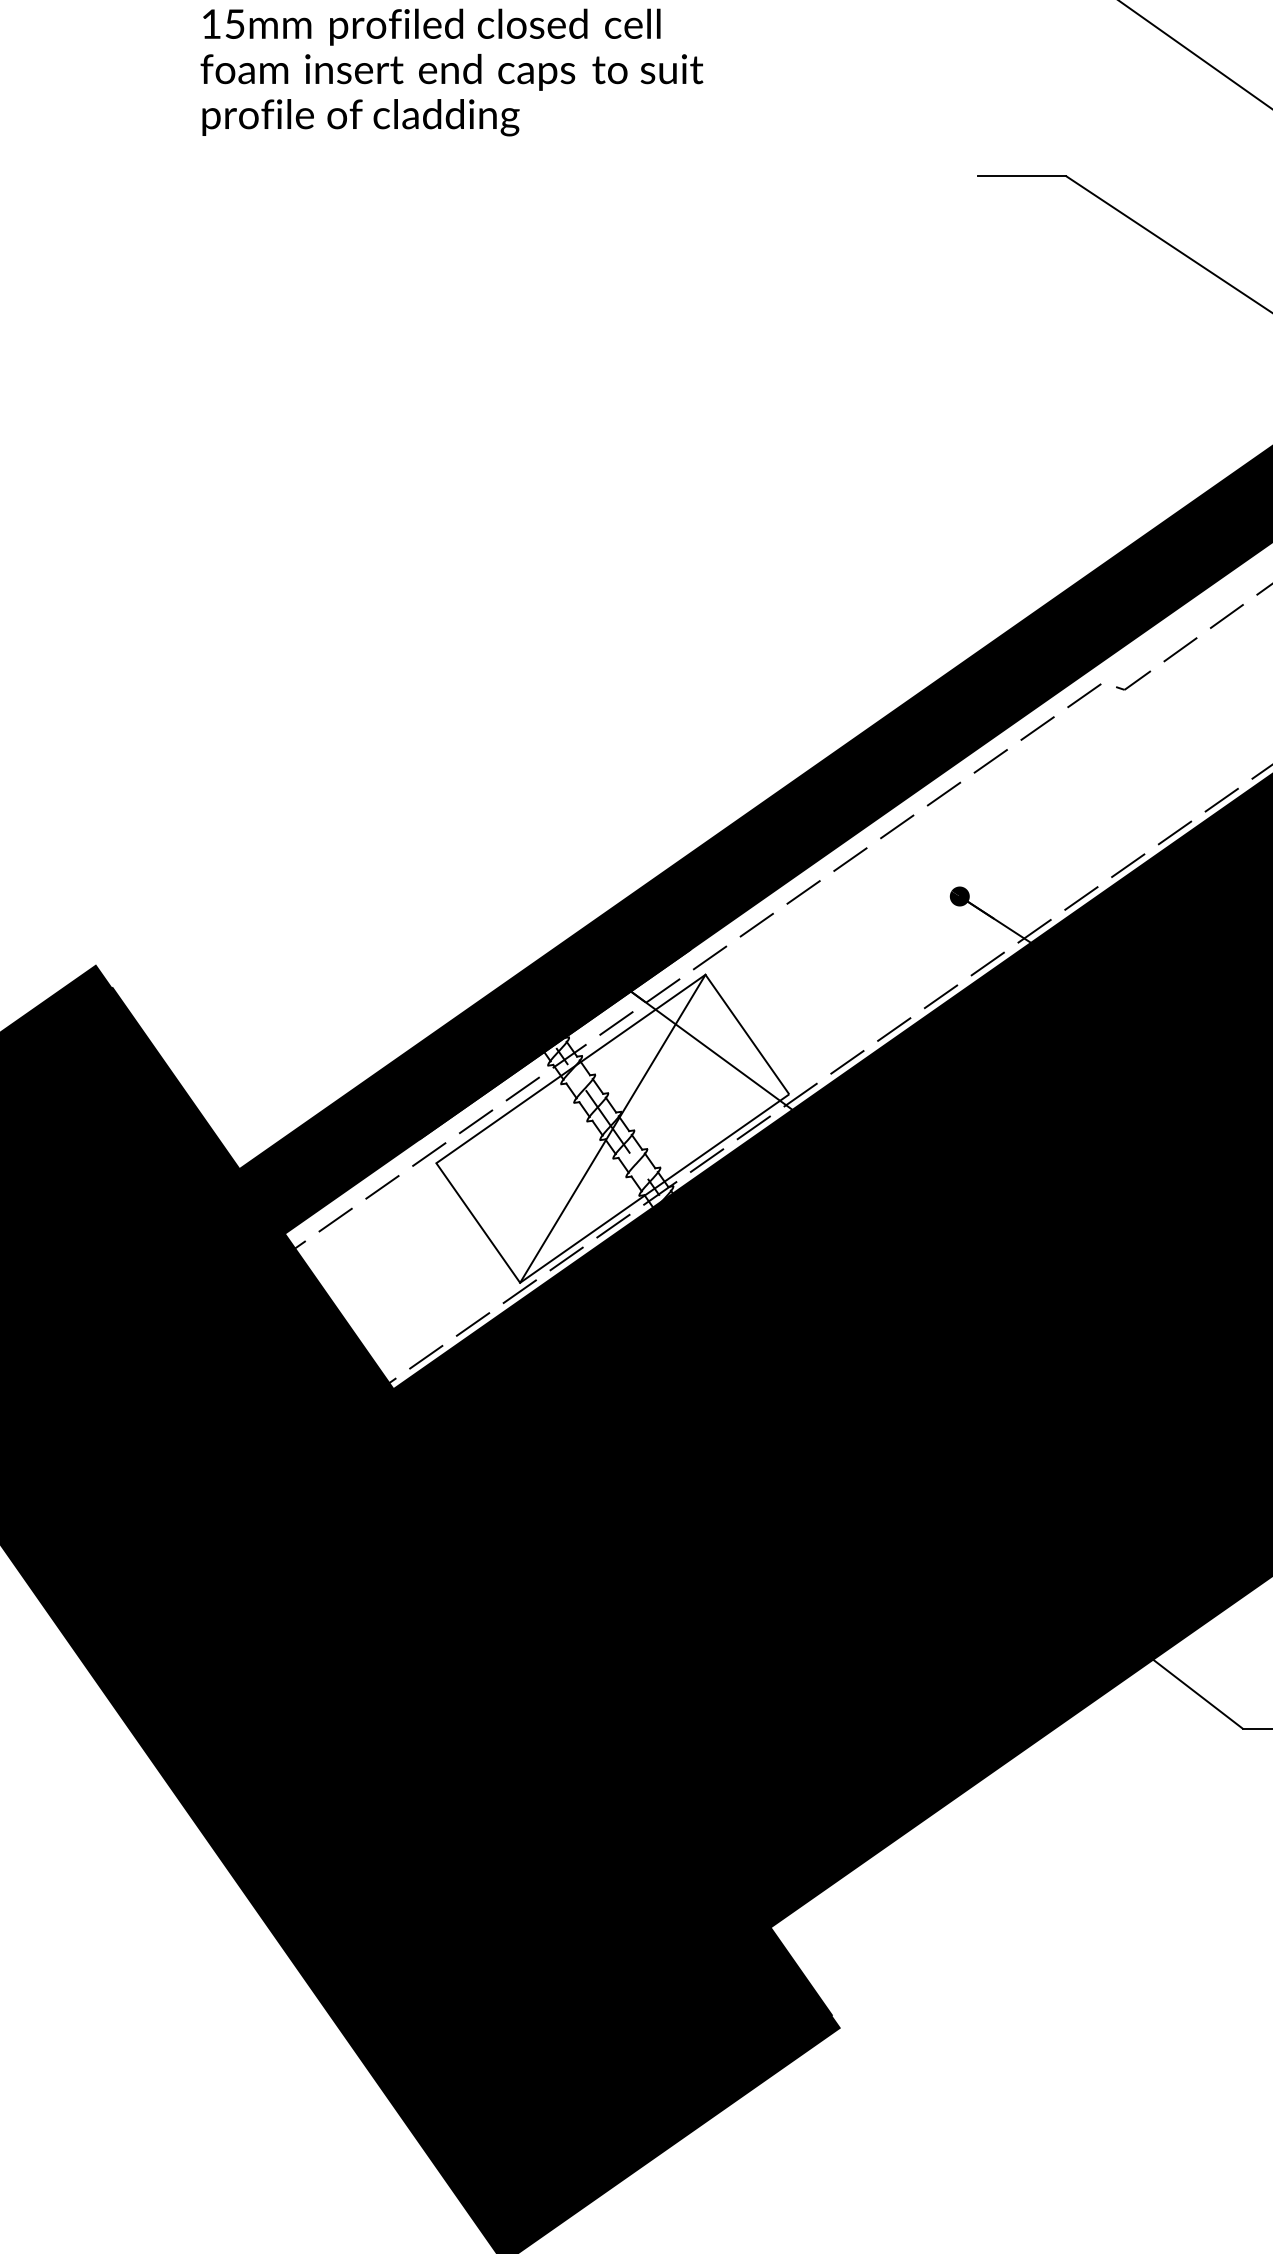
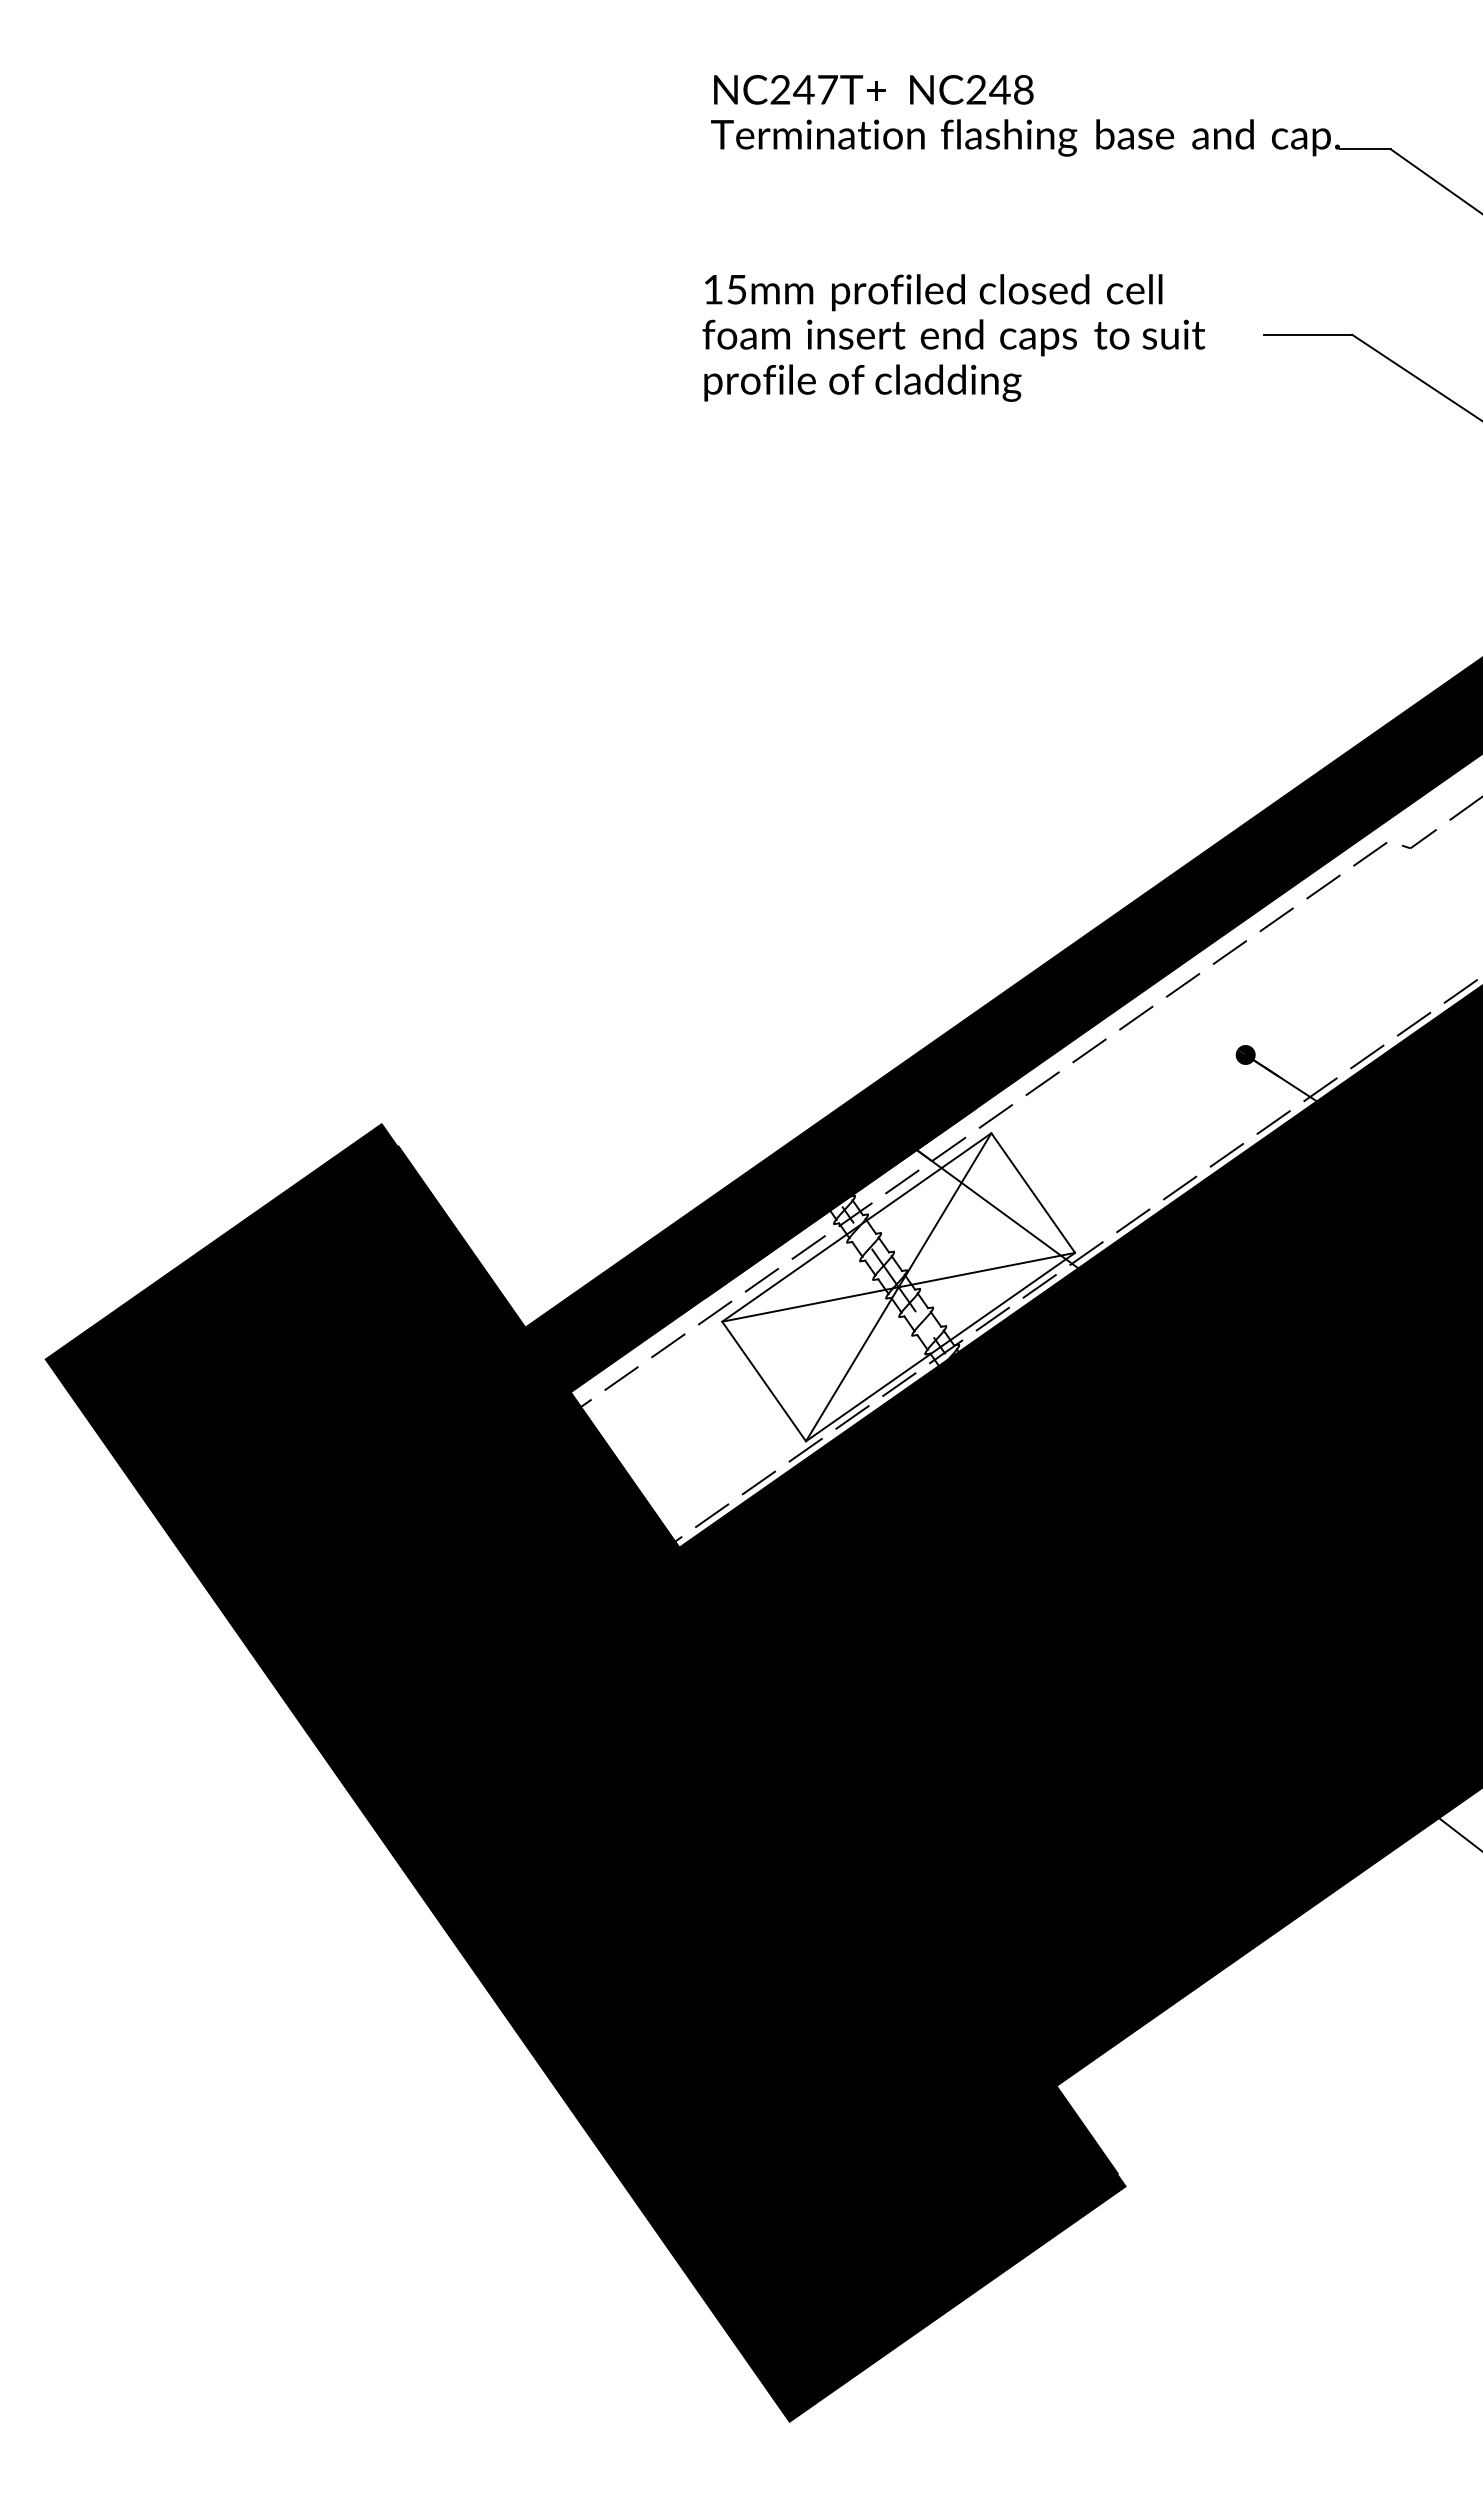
text: (451, 72) -> (953, 337), moved
line: (612, 1128) -> (898, 1286), added

